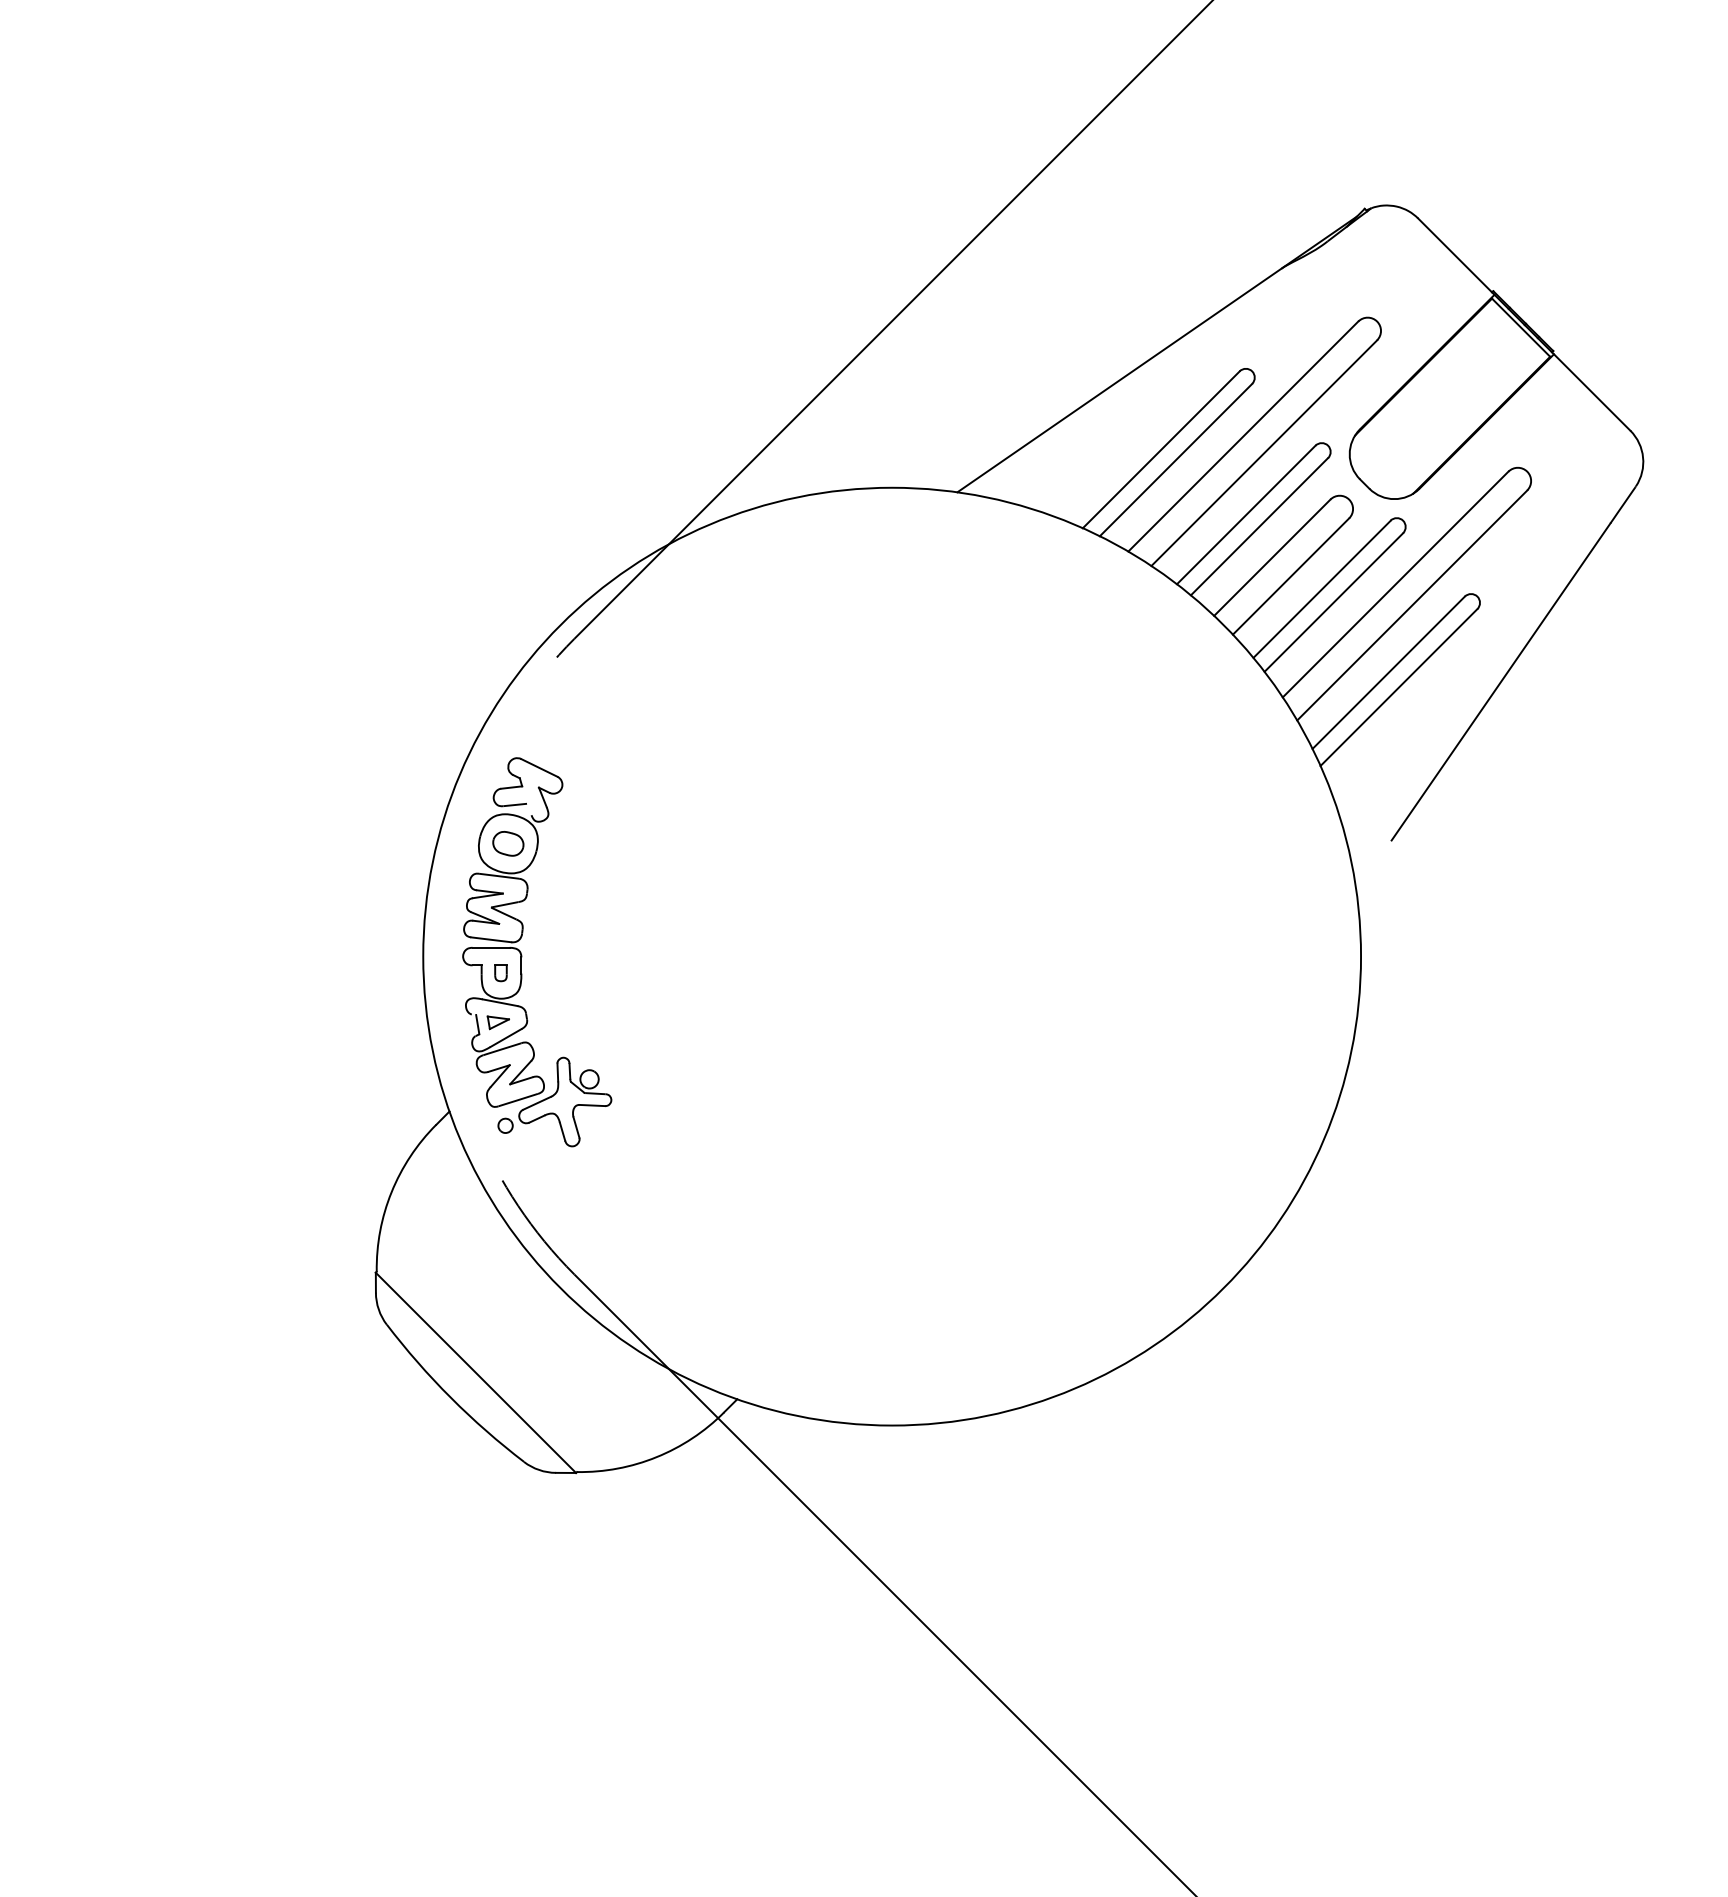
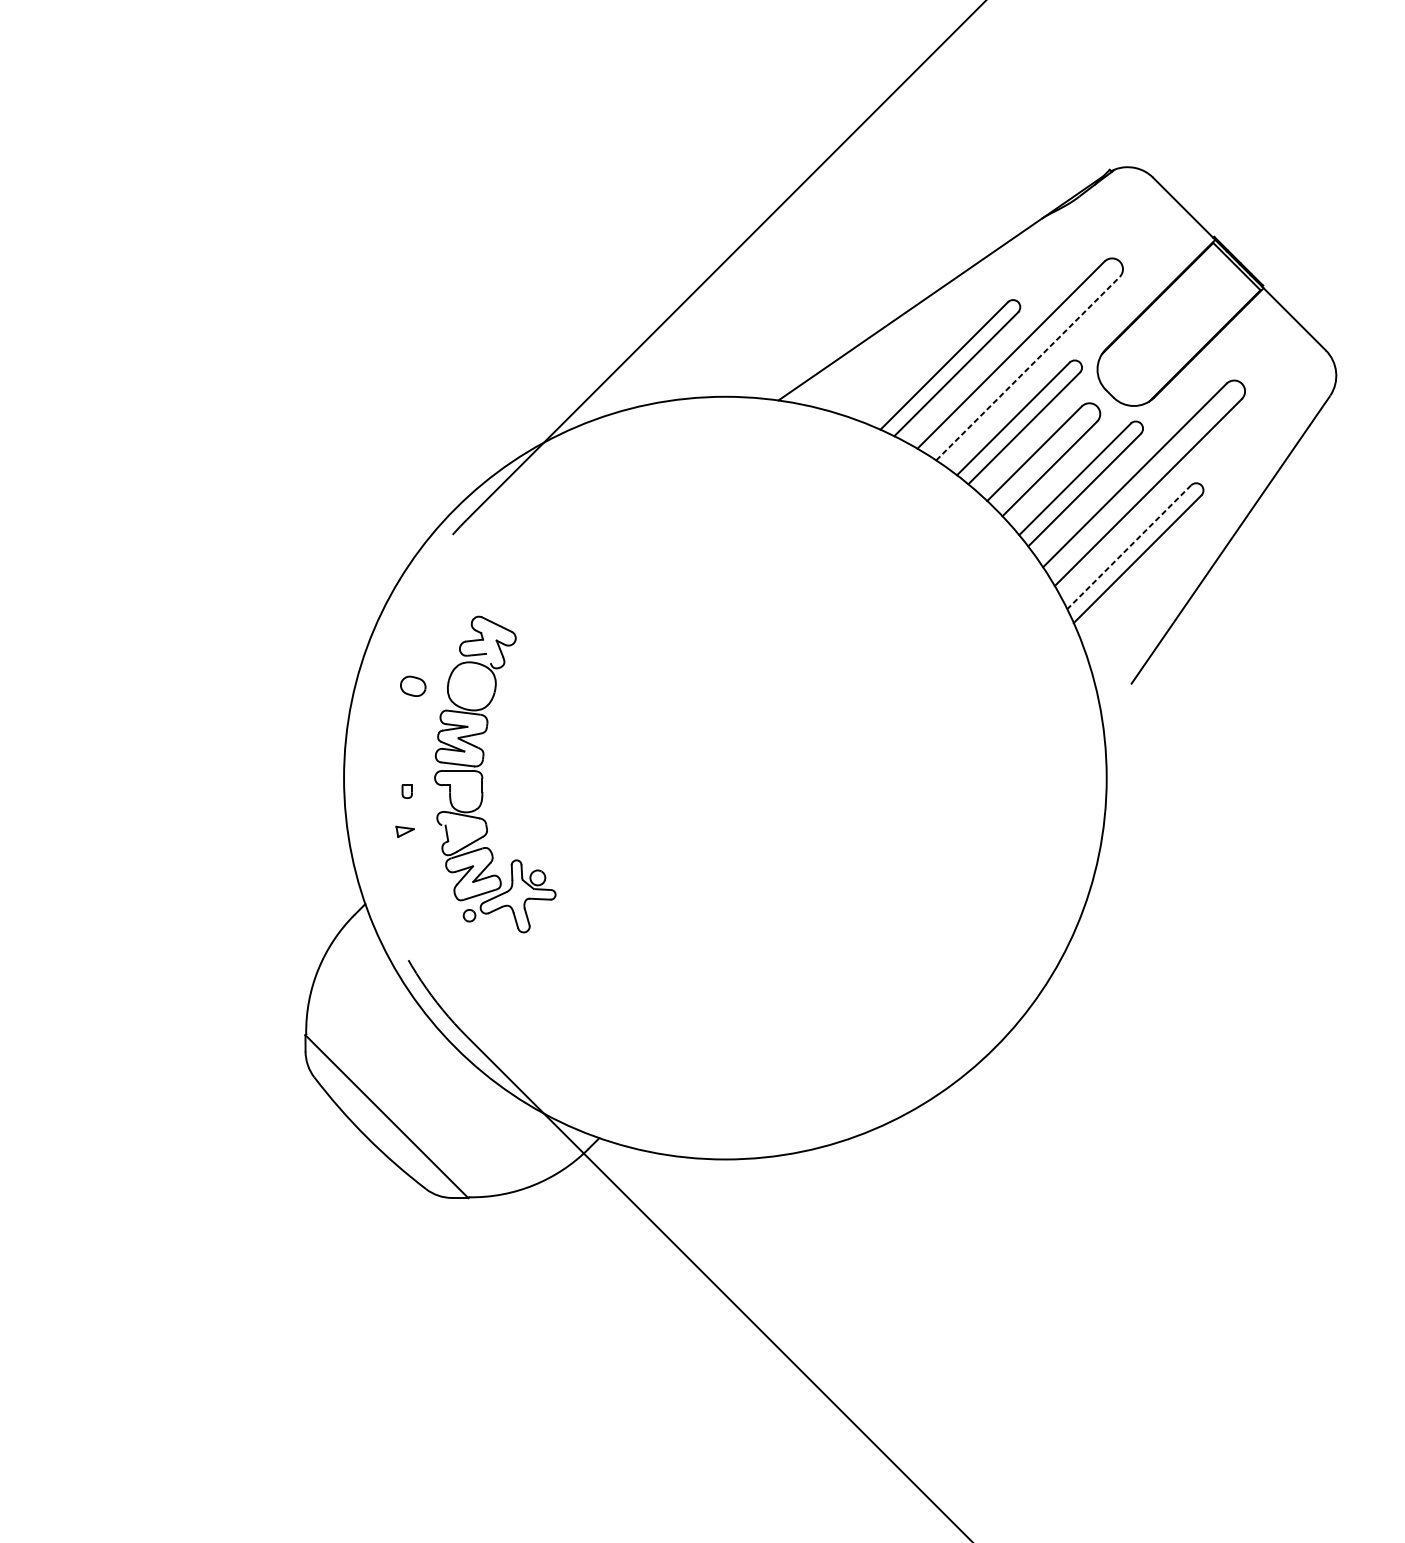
line: (1264, 453) -> (1028, 368), solid -> dashed
line: (1388, 672) -> (1129, 547), solid -> dashed
part: (522, 955) -> (483, 777), moved

